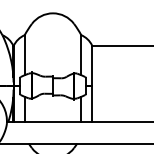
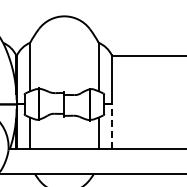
line: (92, 104) -> (112, 126), solid -> dashed

